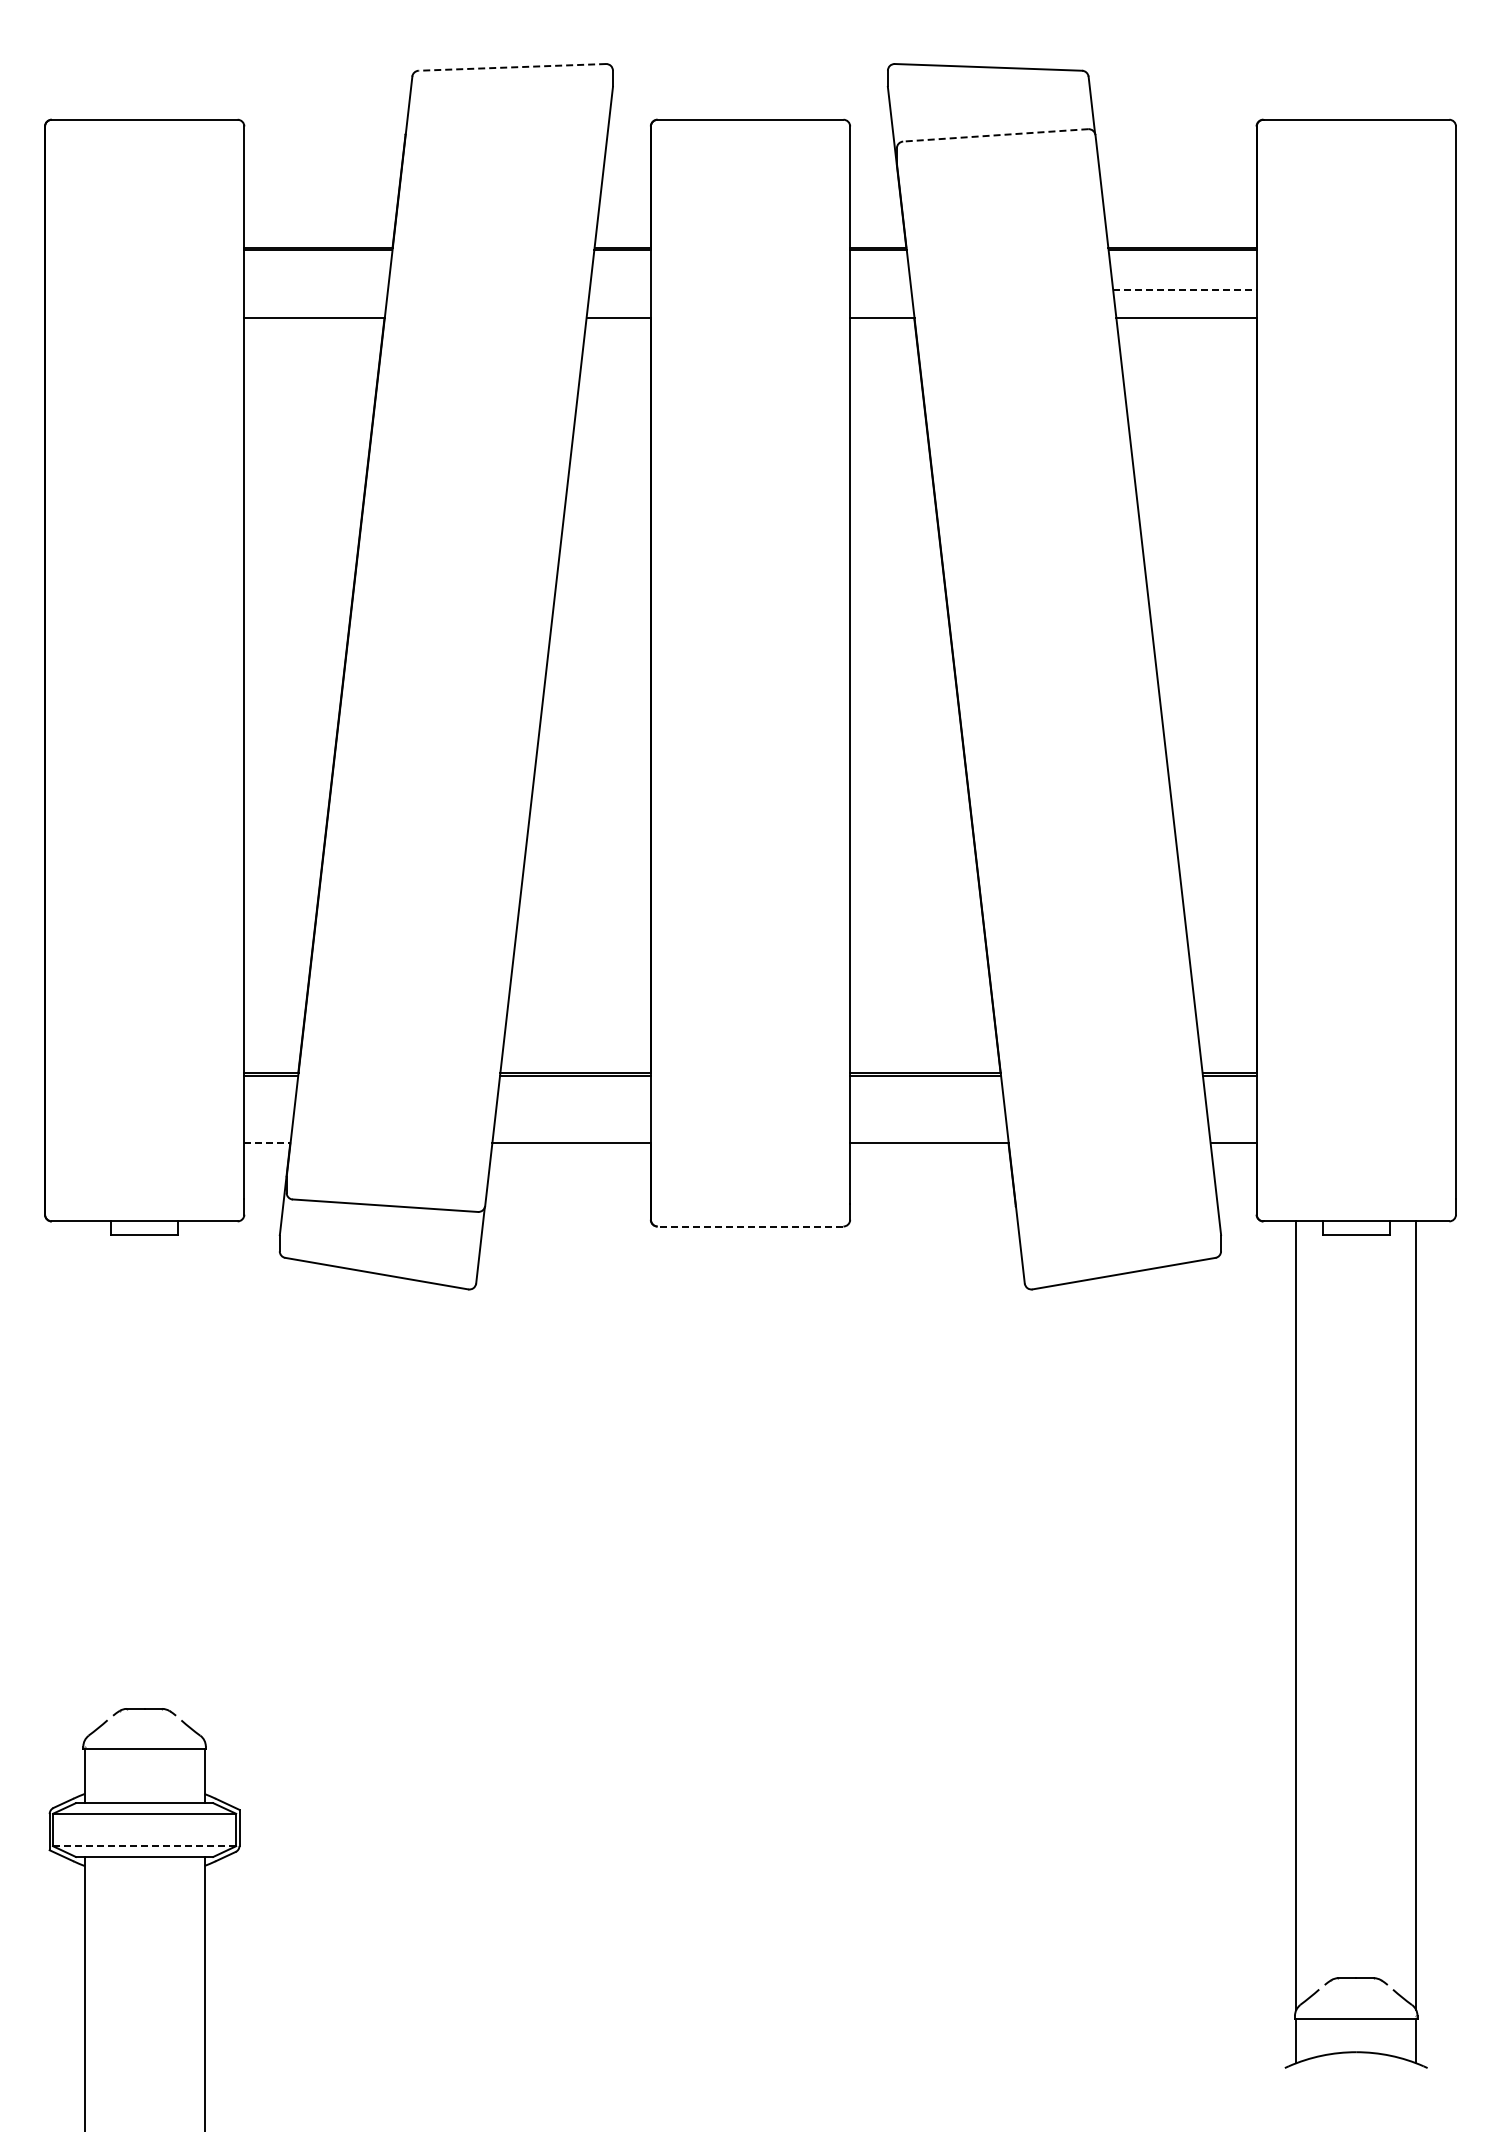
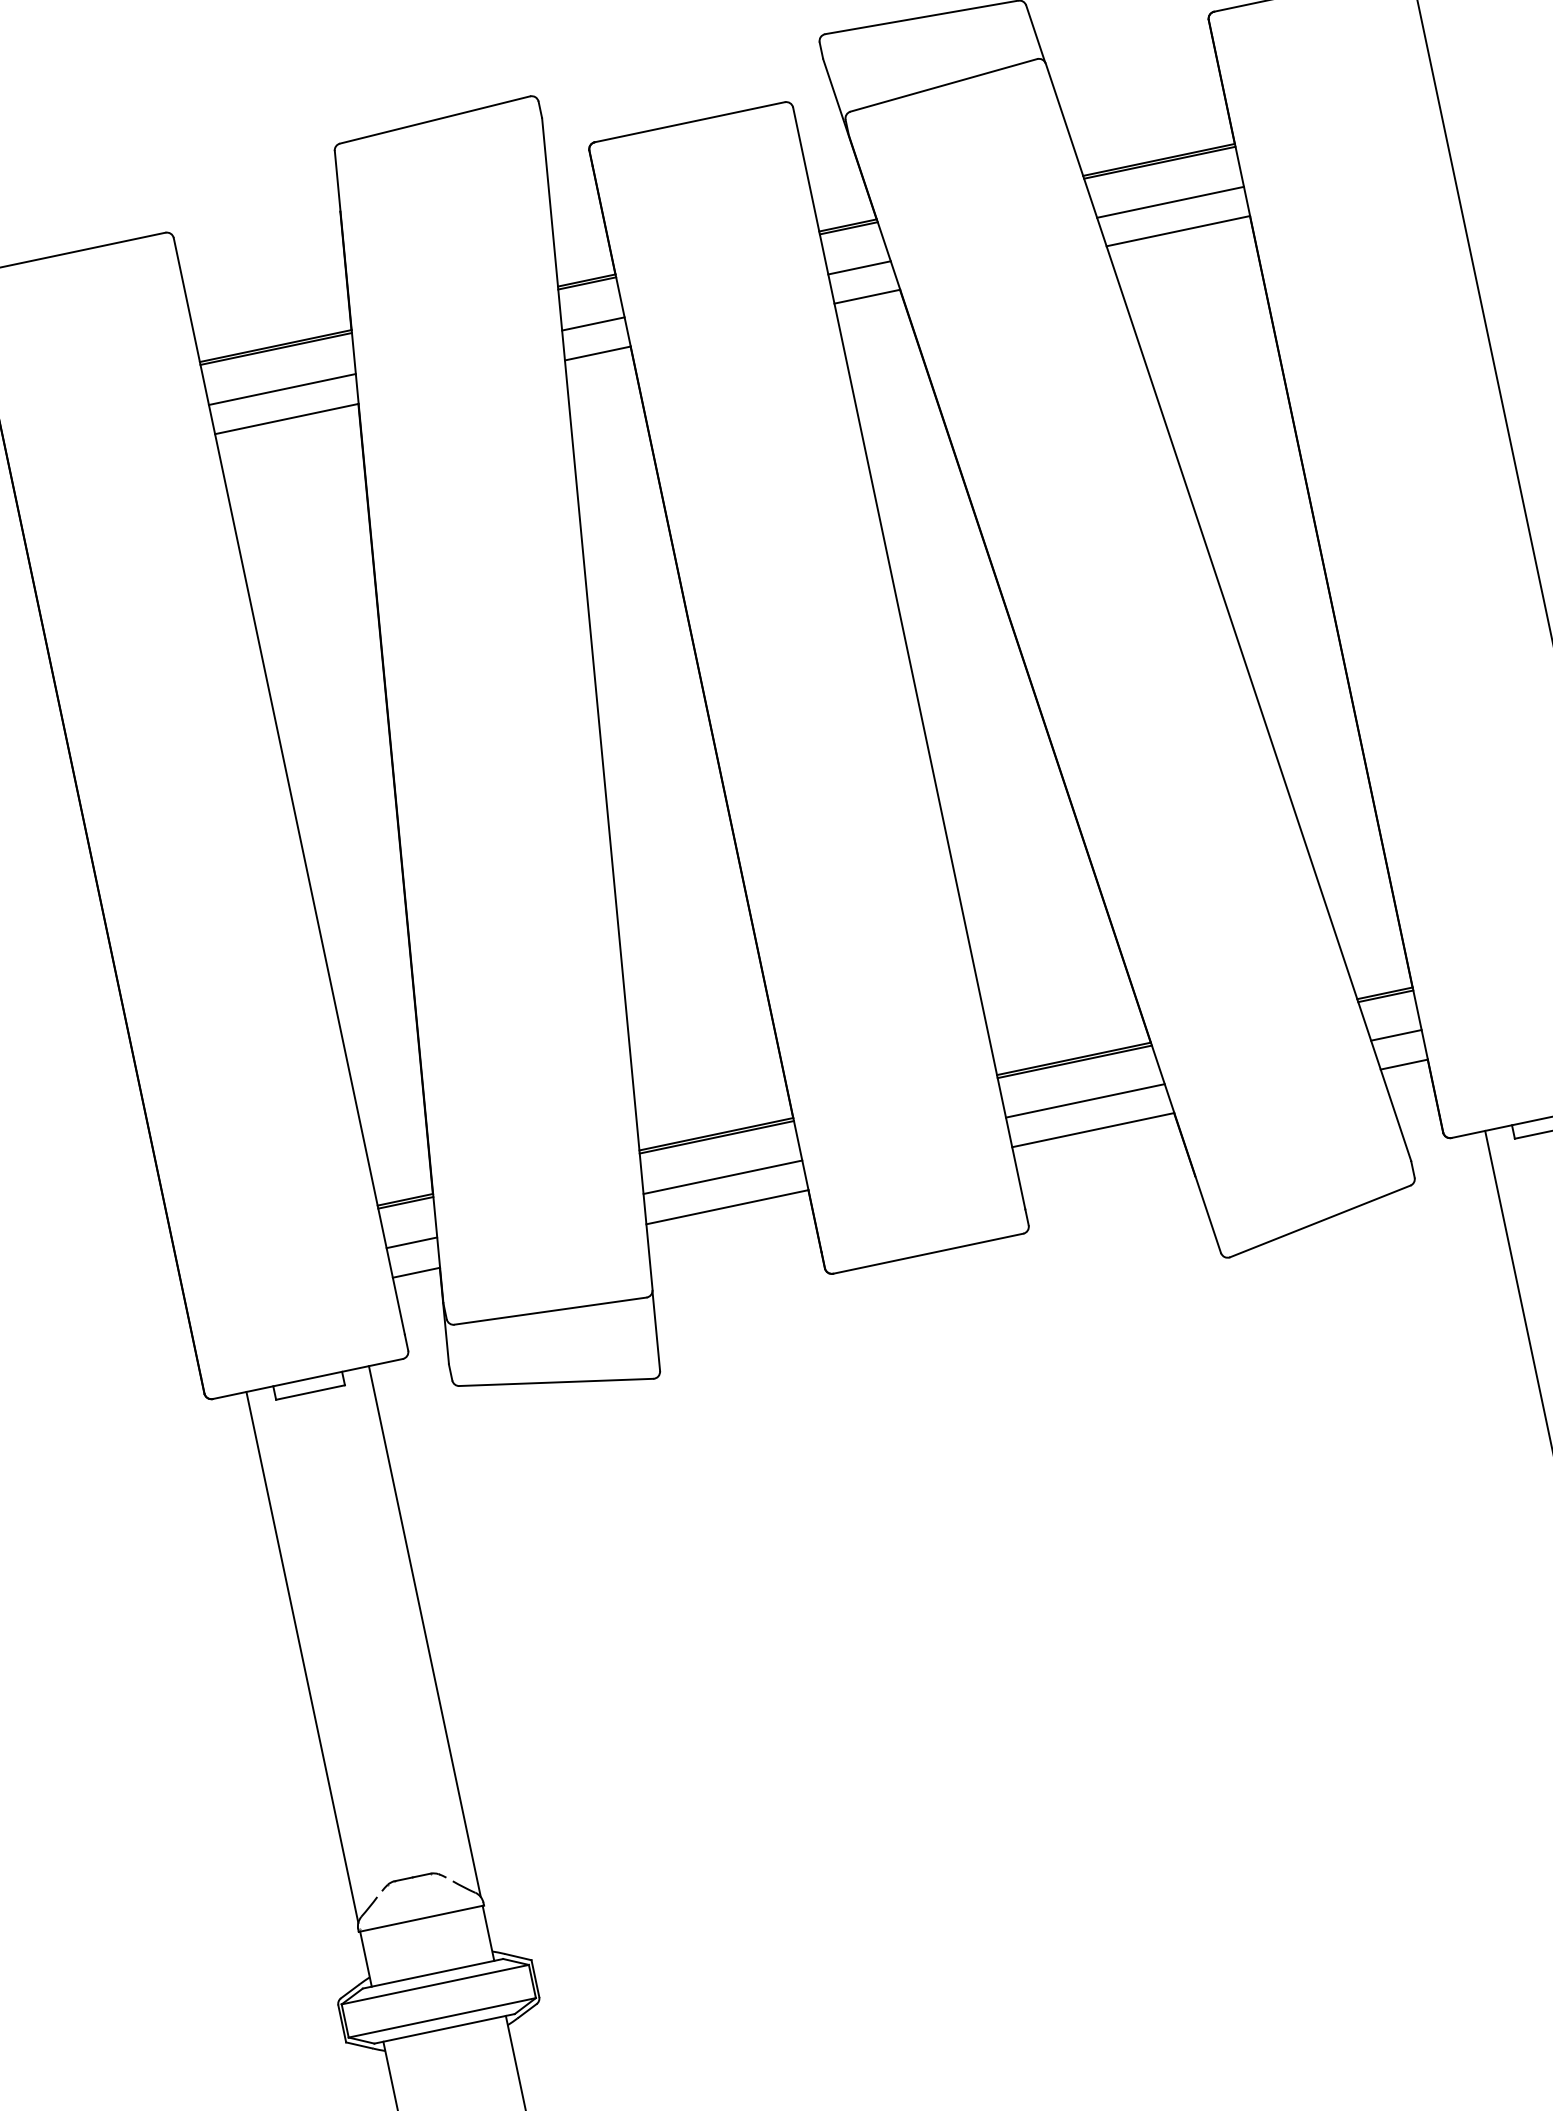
line: (512, 67) -> (435, 120), dashed -> solid
line: (995, 135) -> (943, 85), dashed -> solid
line: (316, 289) -> (282, 389), added
line: (619, 289) -> (592, 324), added
line: (880, 289) -> (859, 267), added
line: (1184, 289) -> (1170, 202), dashed -> solid
line: (268, 1114) -> (411, 1243), added
line: (572, 1114) -> (722, 1177), added
line: (927, 1114) -> (1085, 1101), added
line: (1231, 1114) -> (1395, 1035), added
line: (267, 1143) -> (416, 1272), dashed -> solid
line: (750, 1226) -> (928, 1253), dashed -> solid
line: (84, 1480) -> (302, 1656), added
line: (204, 1480) -> (424, 1631), added
line: (144, 1846) -> (442, 2018), dashed -> solid

